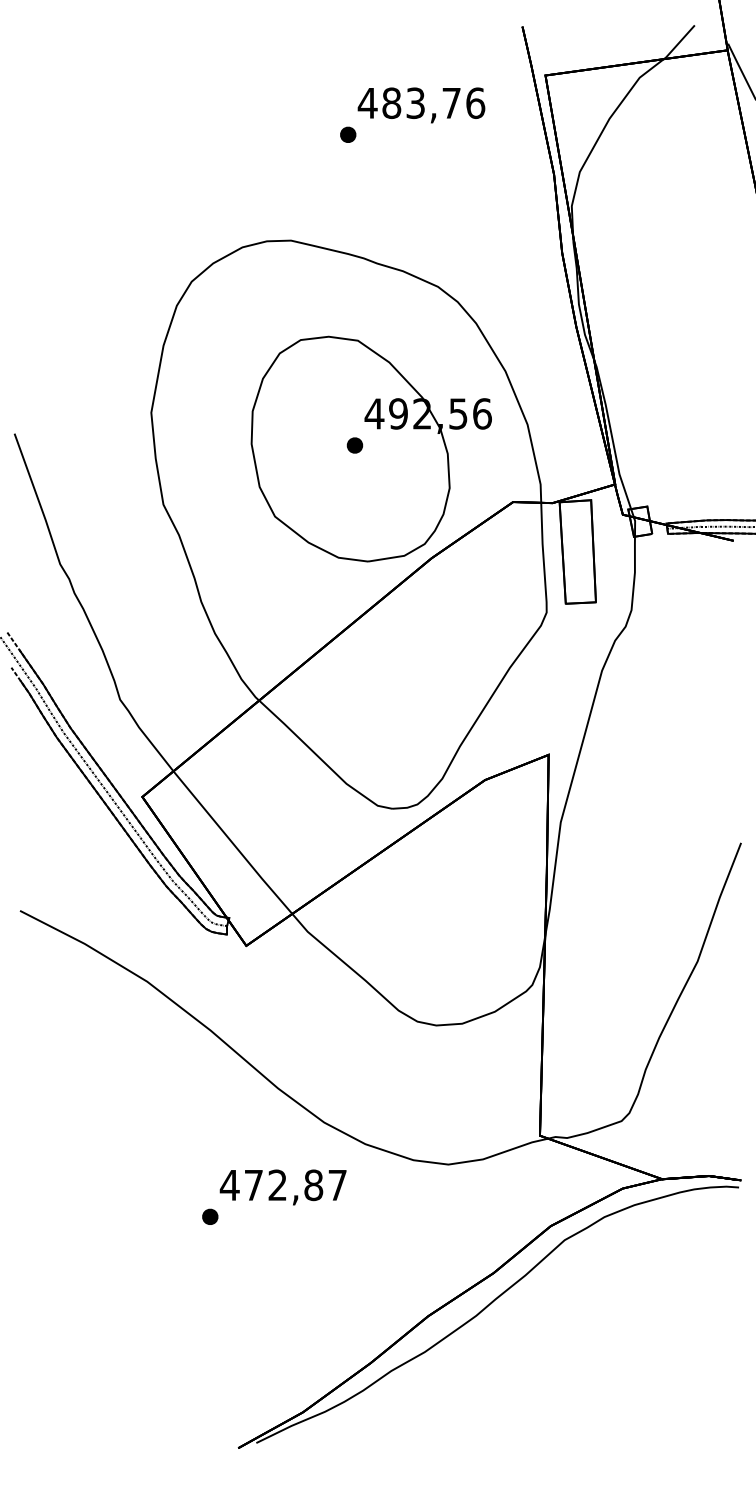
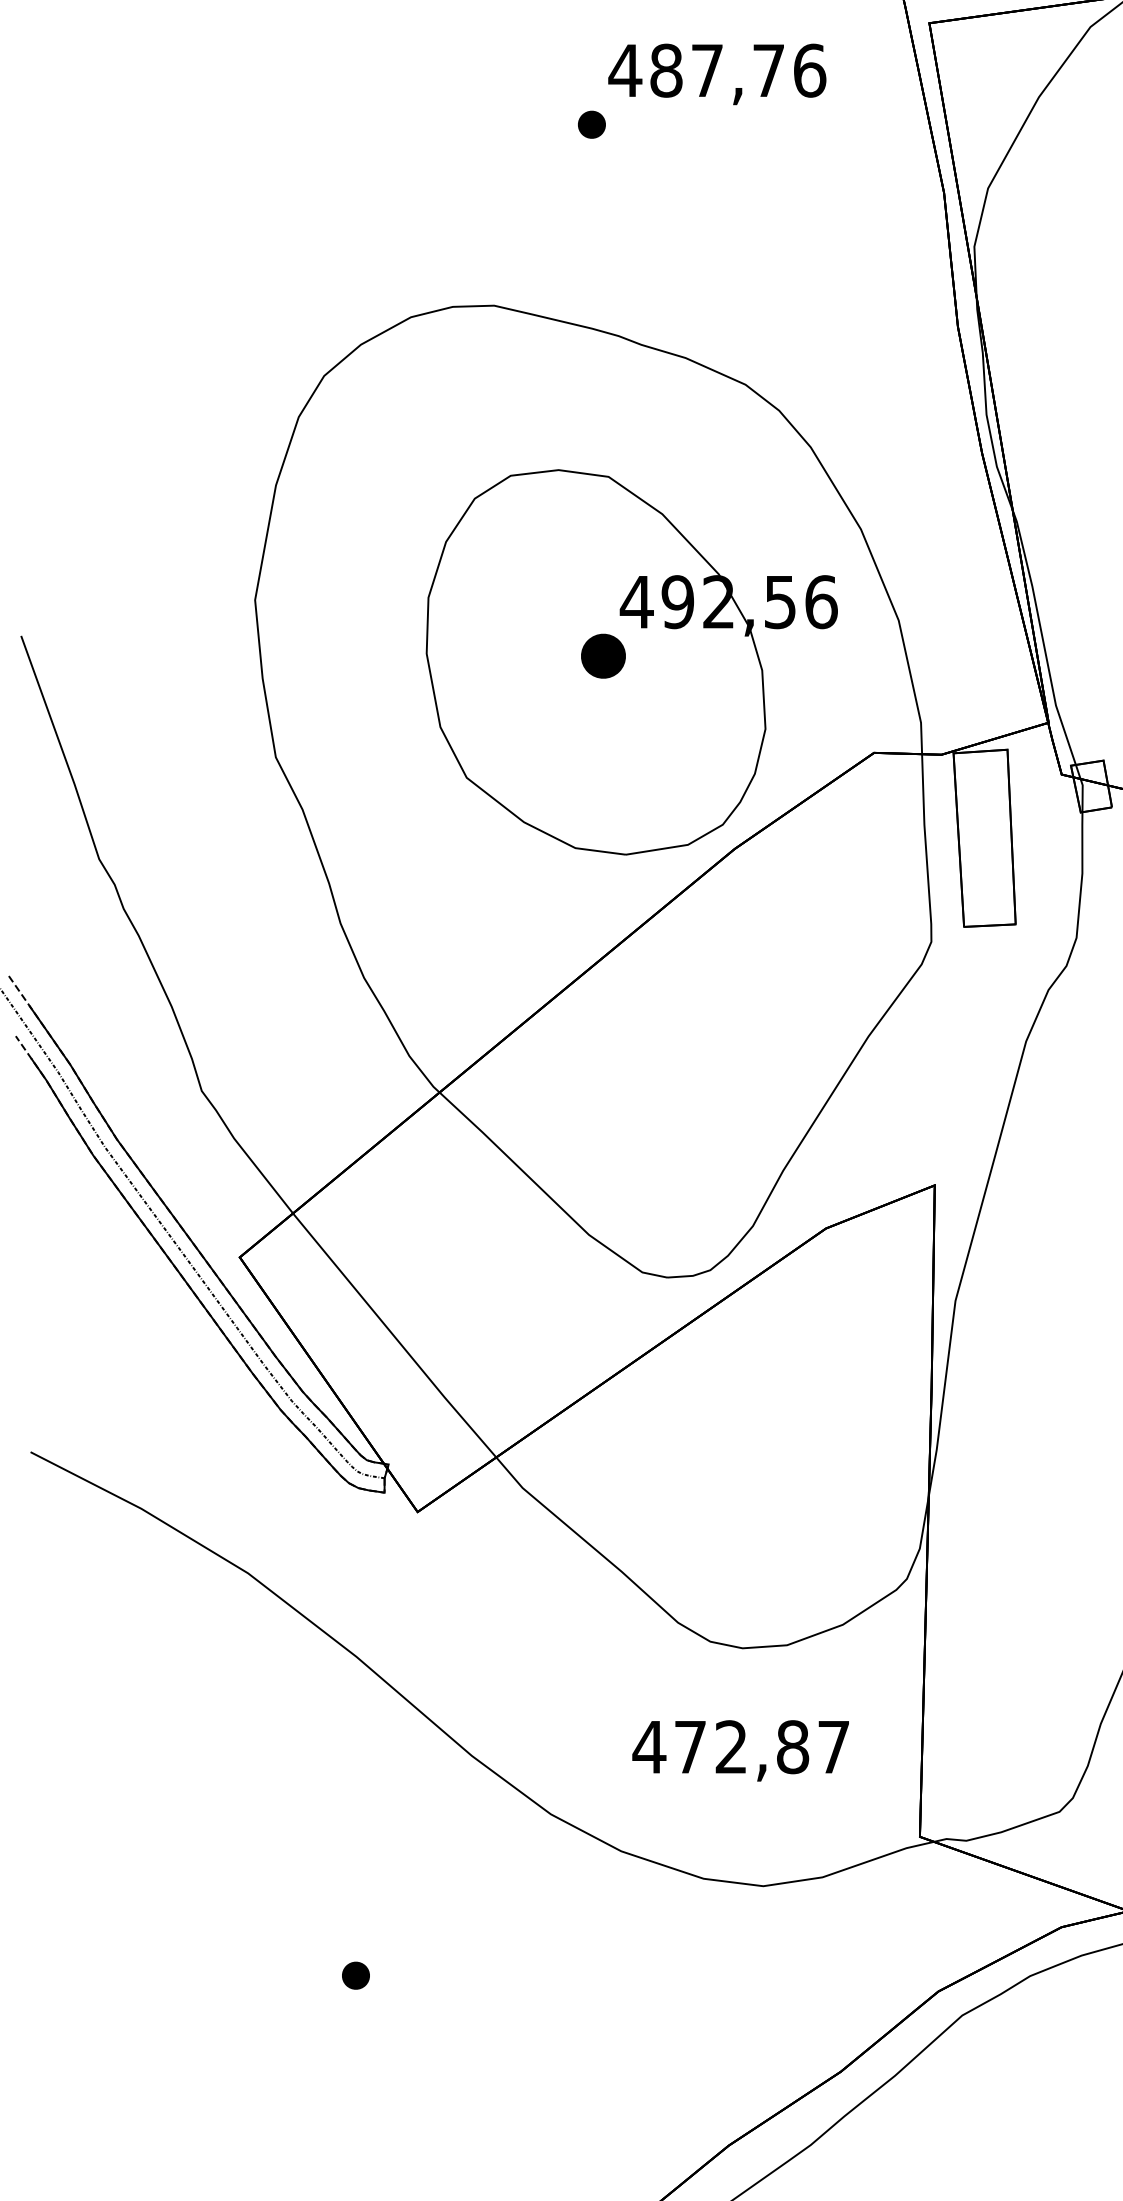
text: (415, 102) -> (707, 69), 483,76 -> 487,76
part: (354, 445) -> (602, 656), size x1.6
text: (282, 1187) -> (739, 1750), moved

